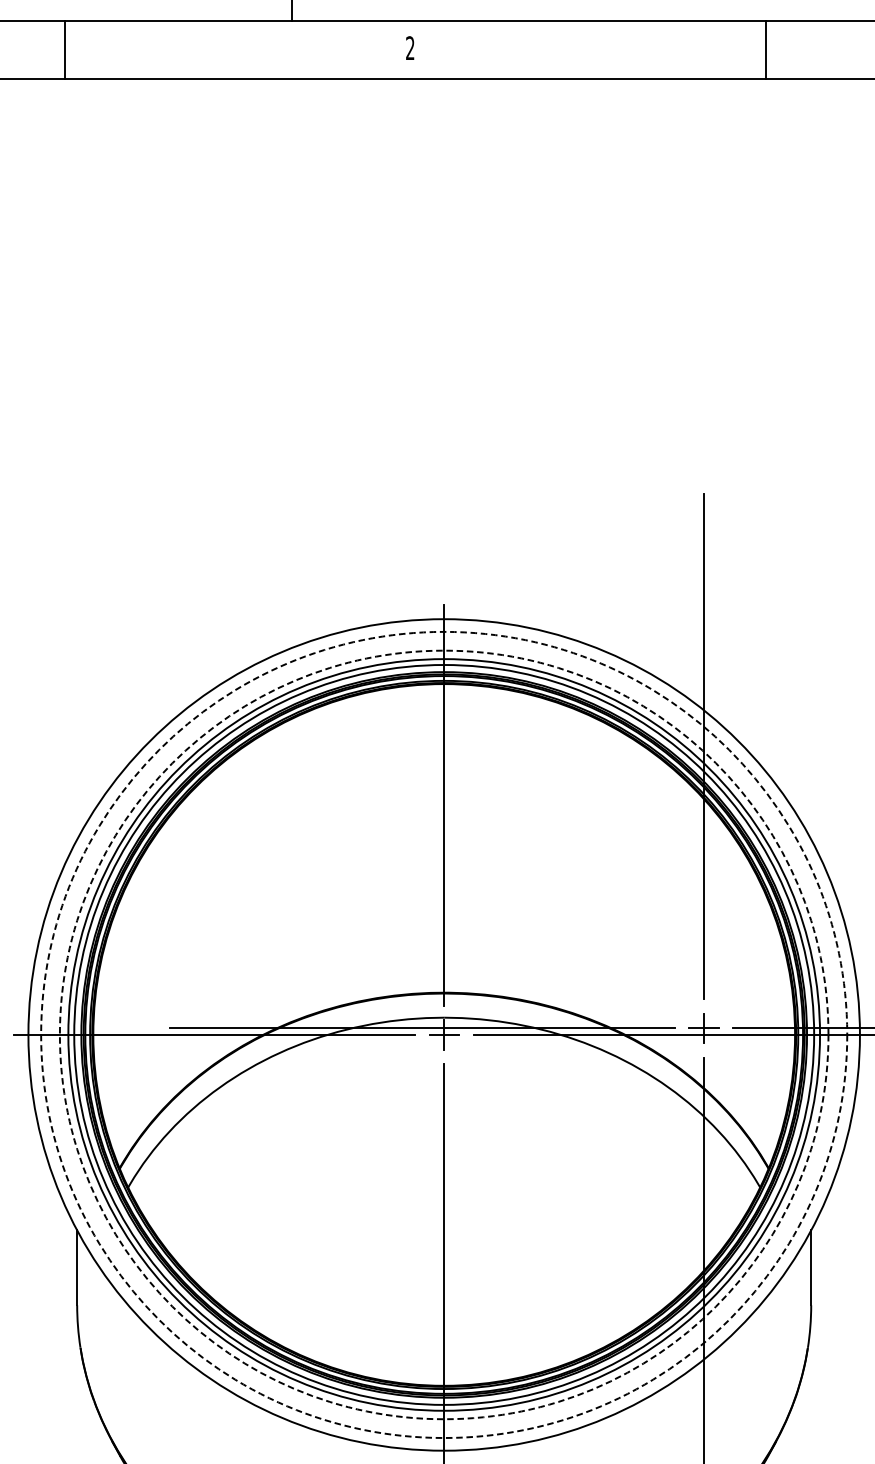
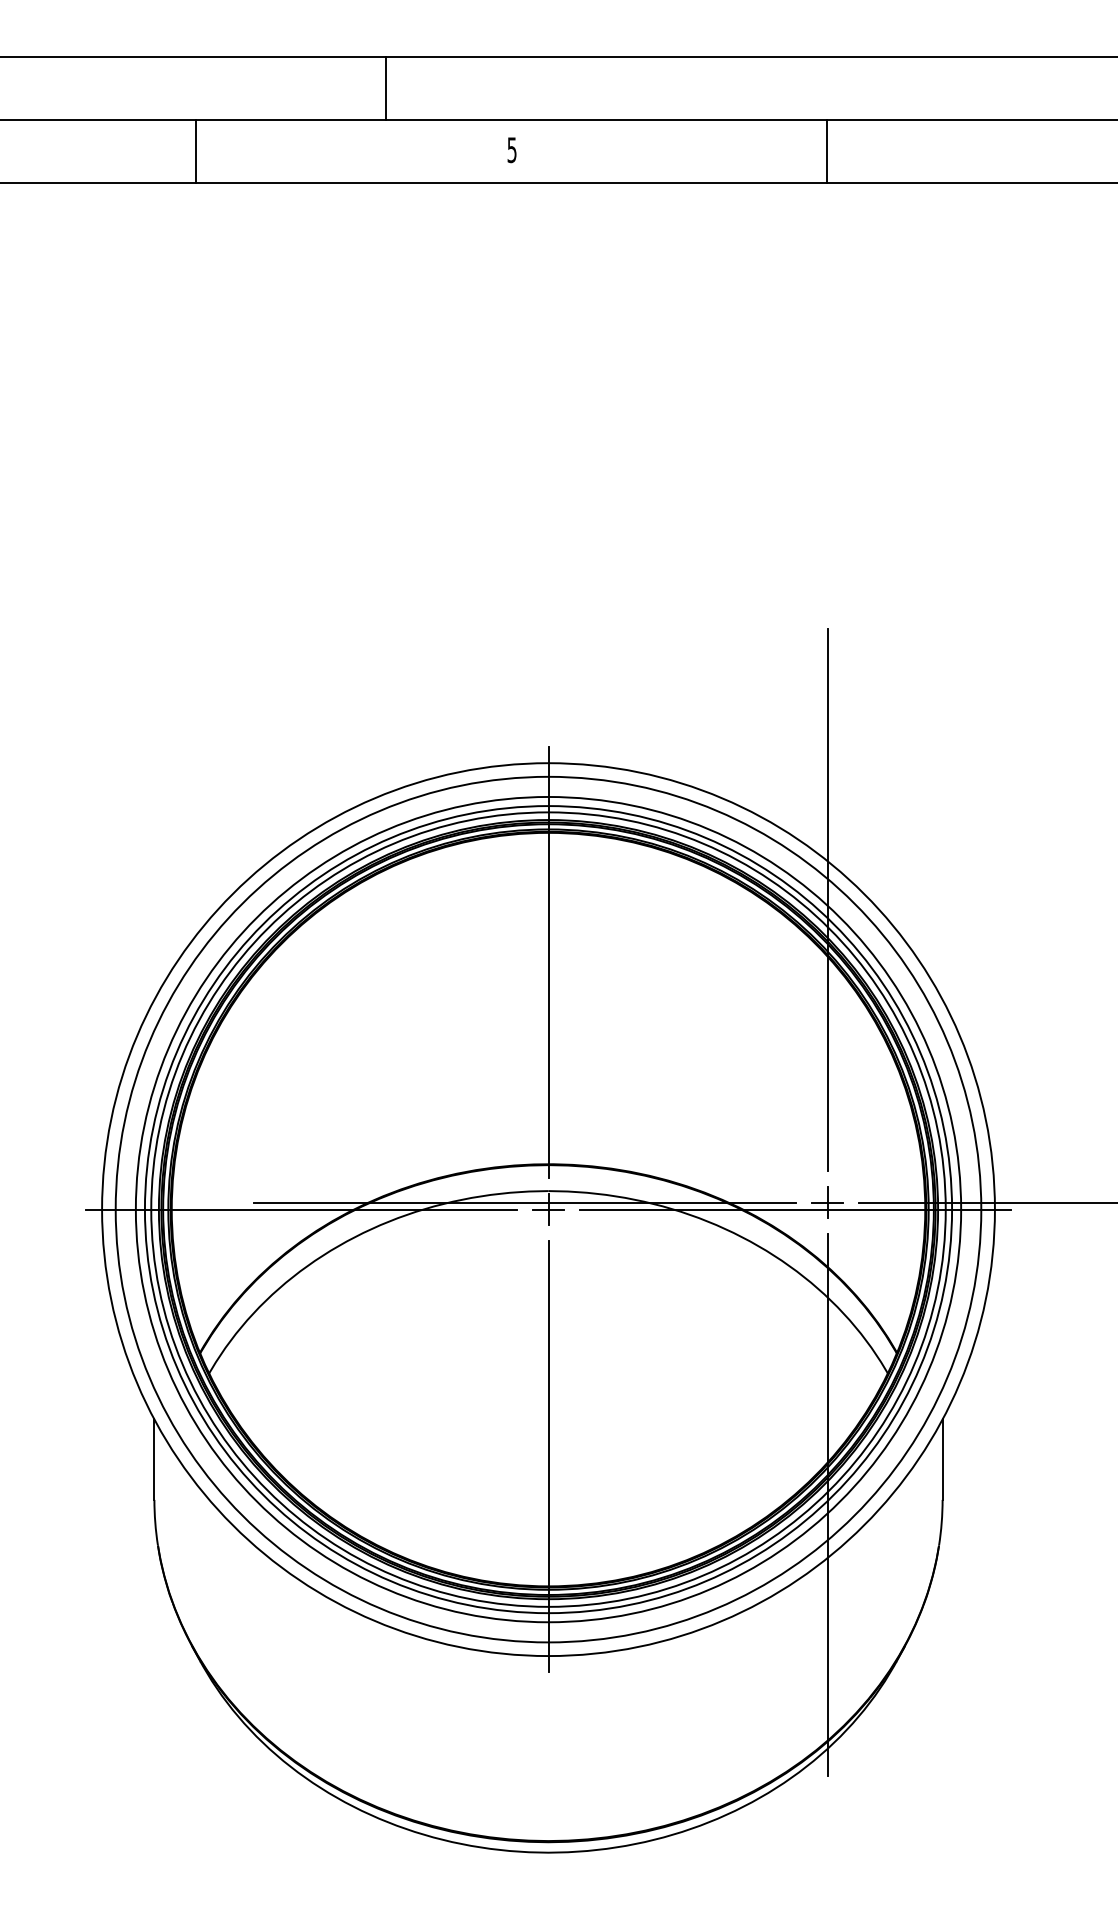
text: (409, 48) -> (511, 150), 2 -> 5
line: (65, 49) -> (196, 151), moved
line: (765, 49) -> (826, 151), moved
circle: (444, 1034) -> (548, 1209), dashed -> solid
circle: (444, 1034) -> (548, 1209), dashed -> solid

